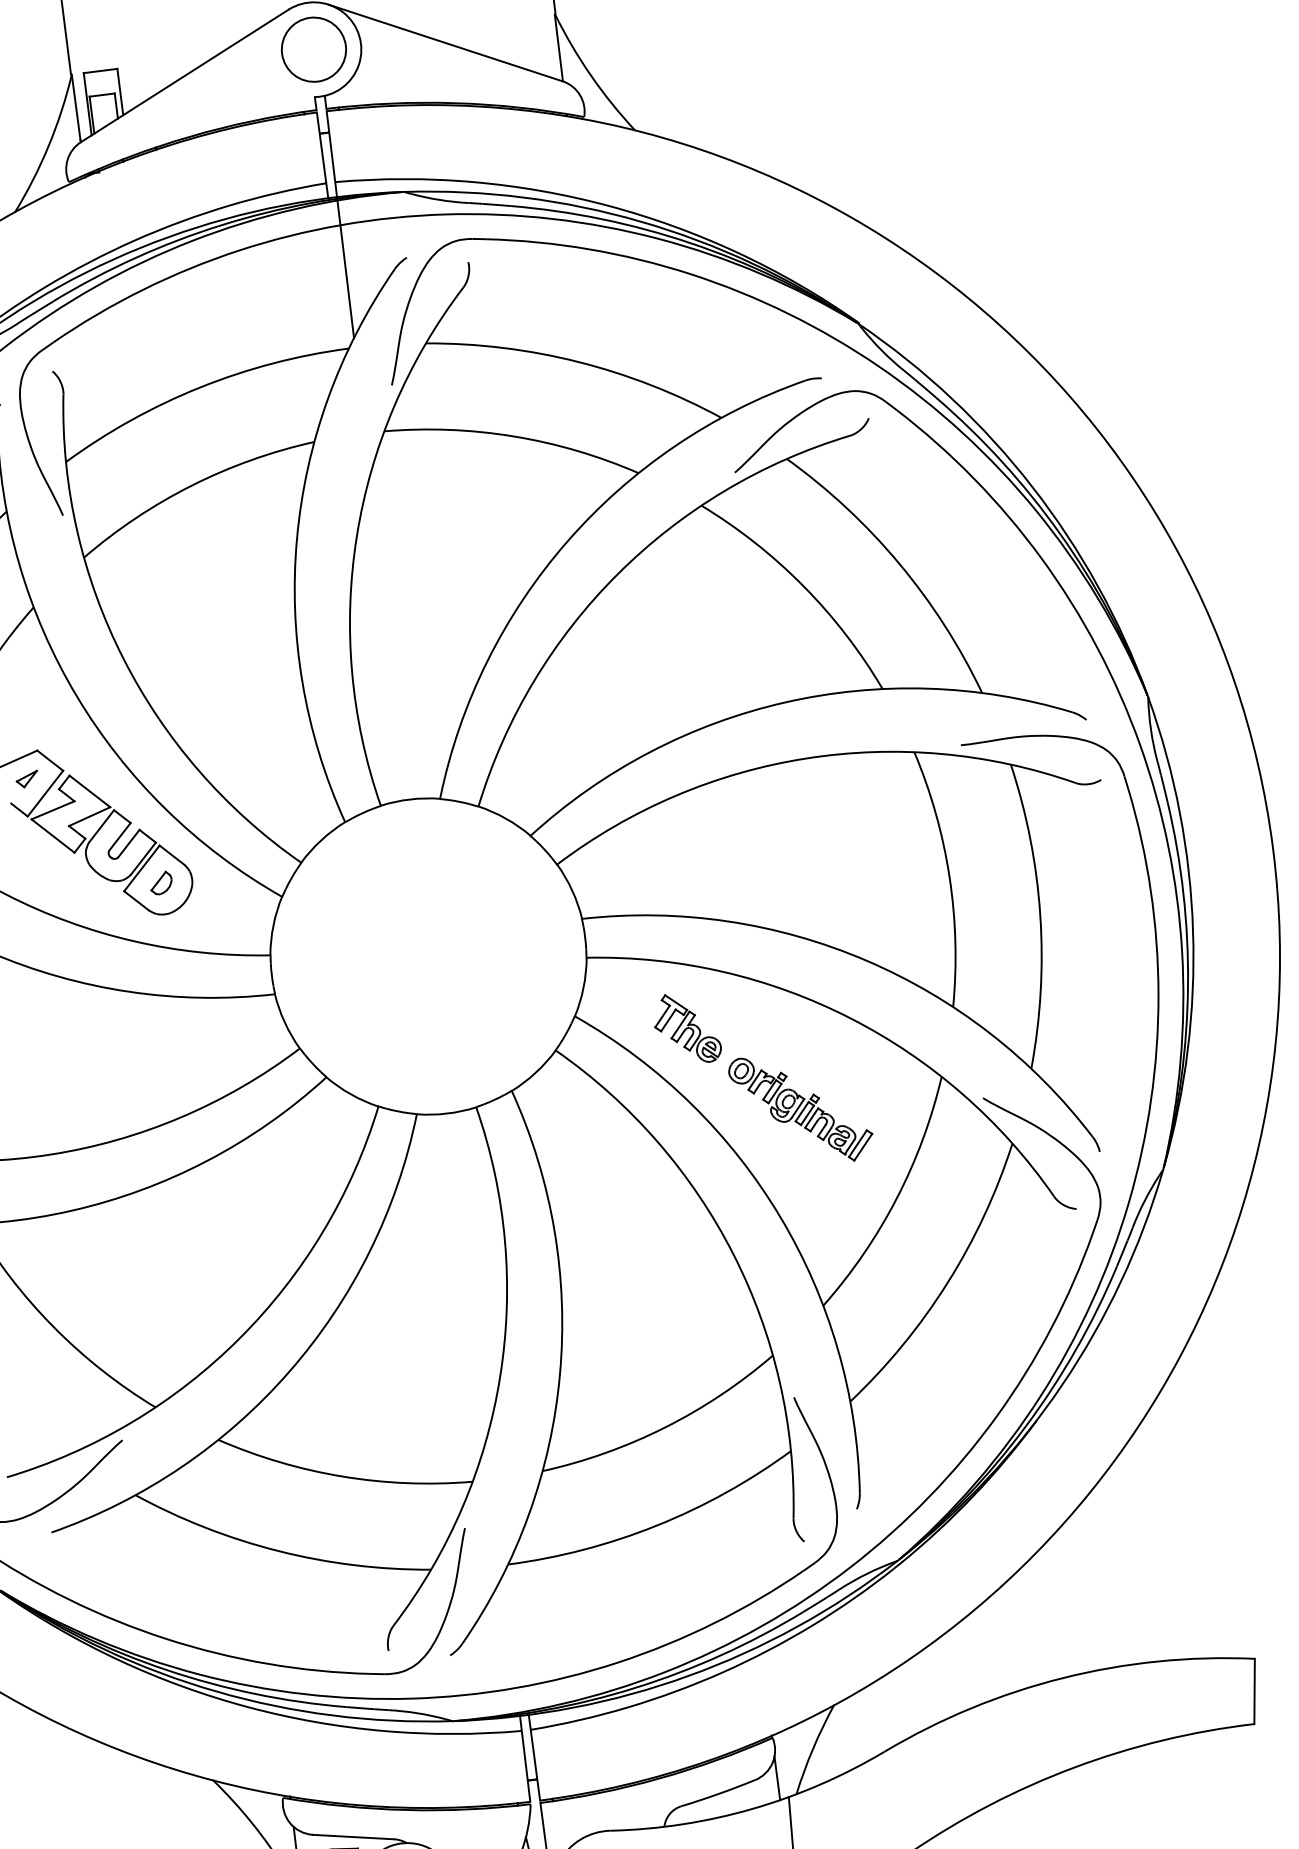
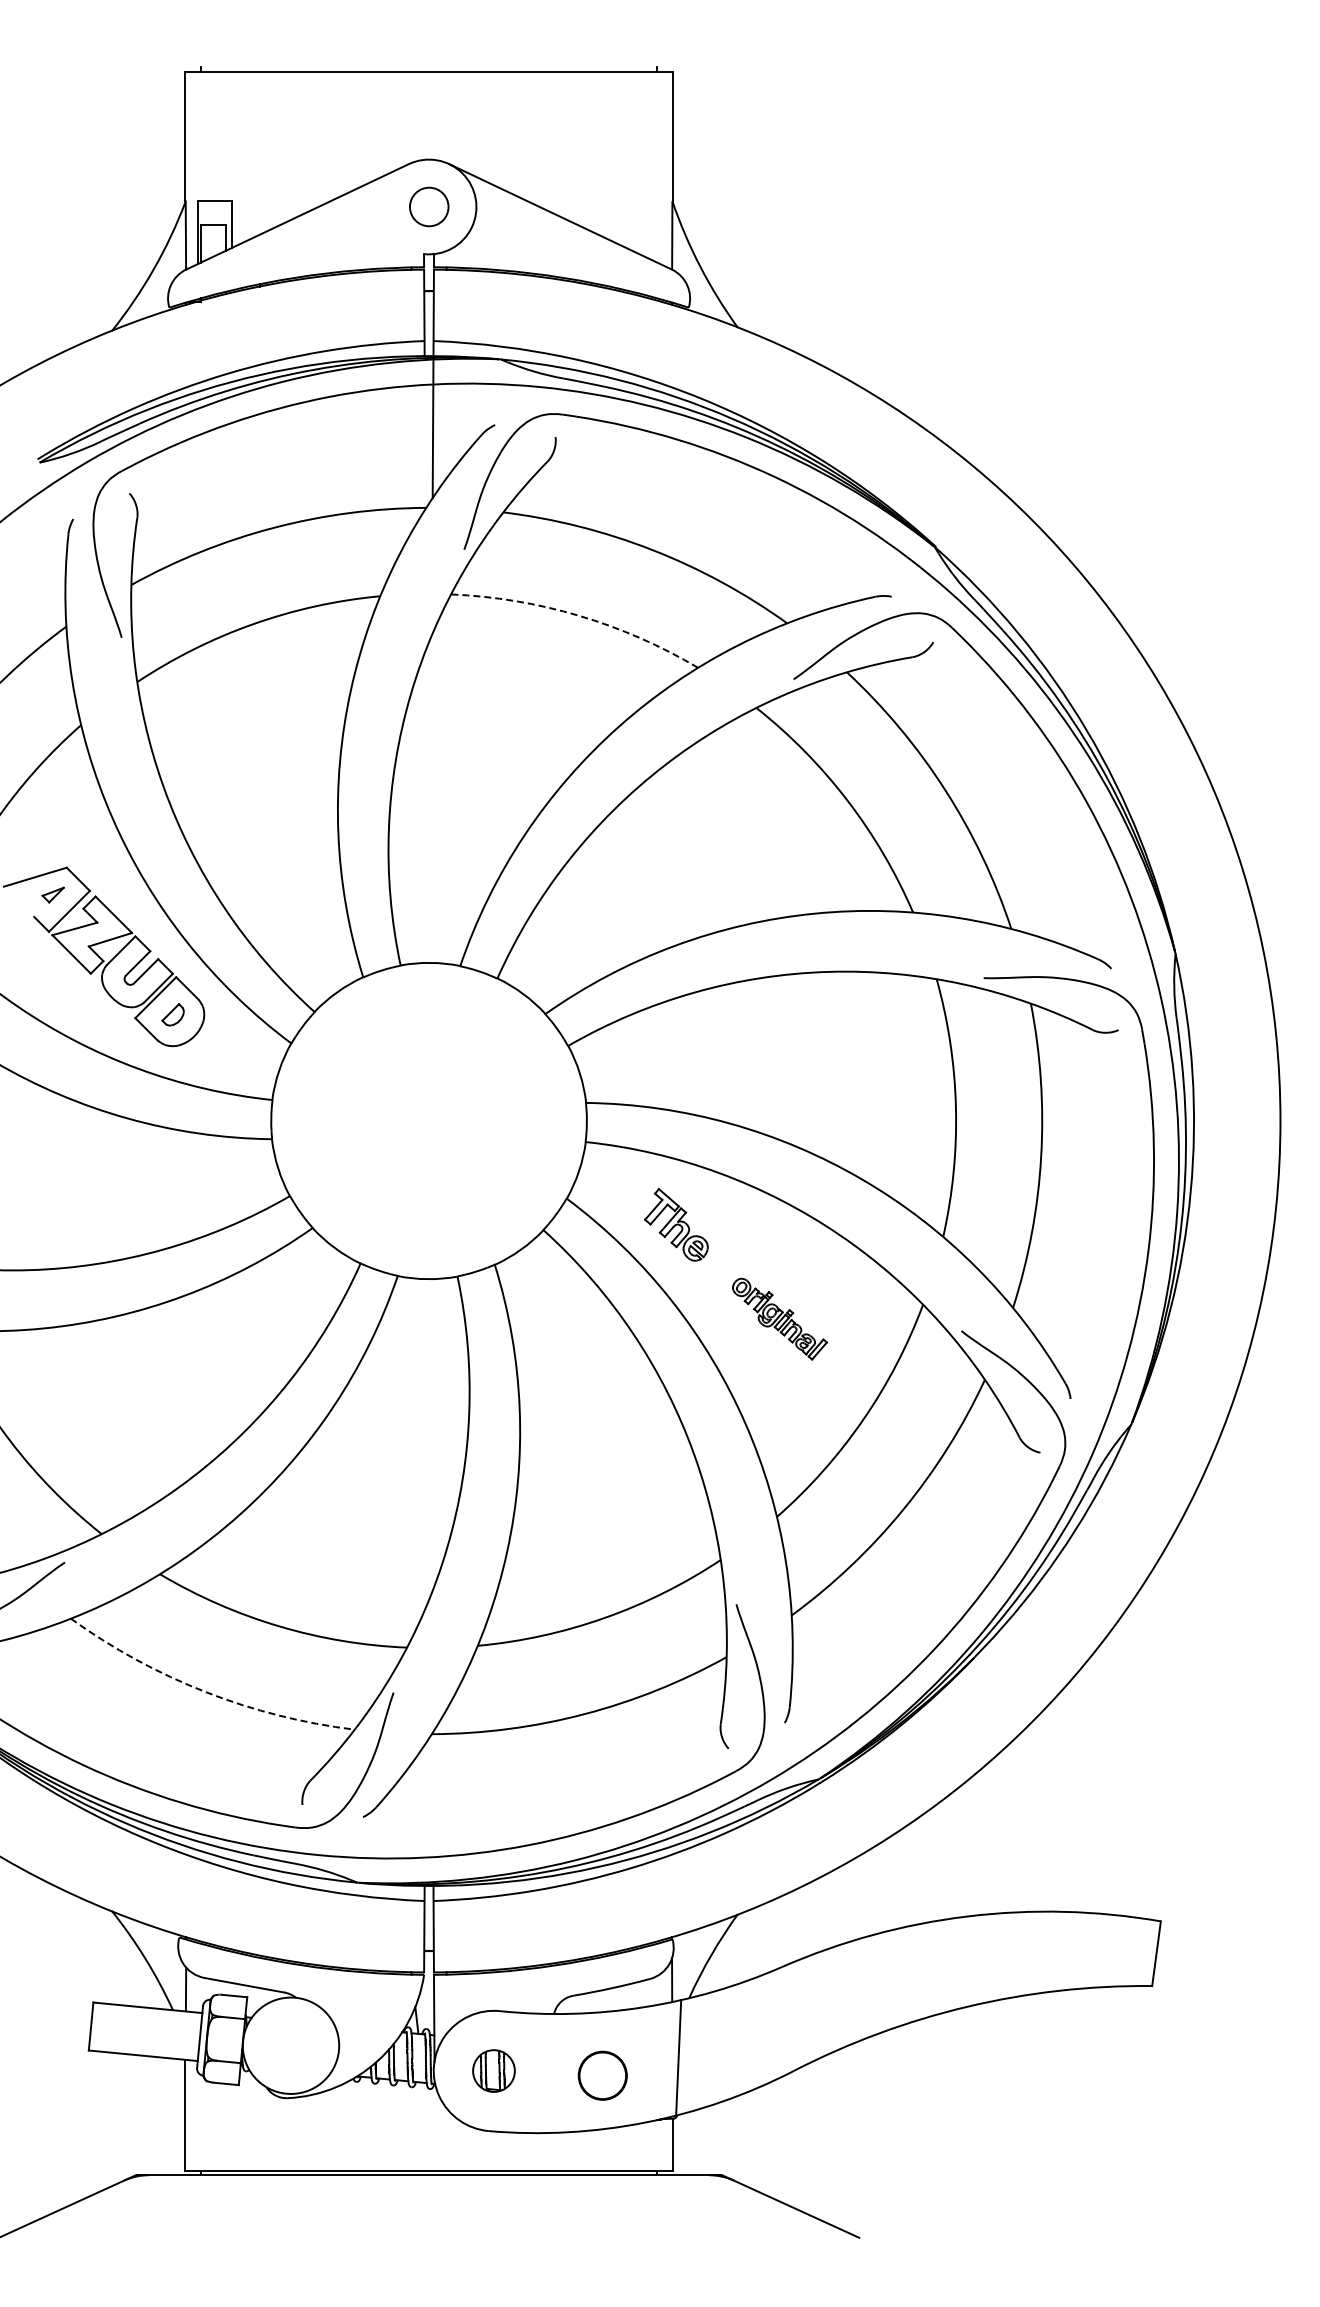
circle: (314, 49) -> (429, 206), size x0.6
arc: (514, 436) -> (579, 615), solid -> dashed
part: (800, 1108) -> (779, 1318), size x0.7
arc: (278, 1551) -> (205, 1692), solid -> dashed

